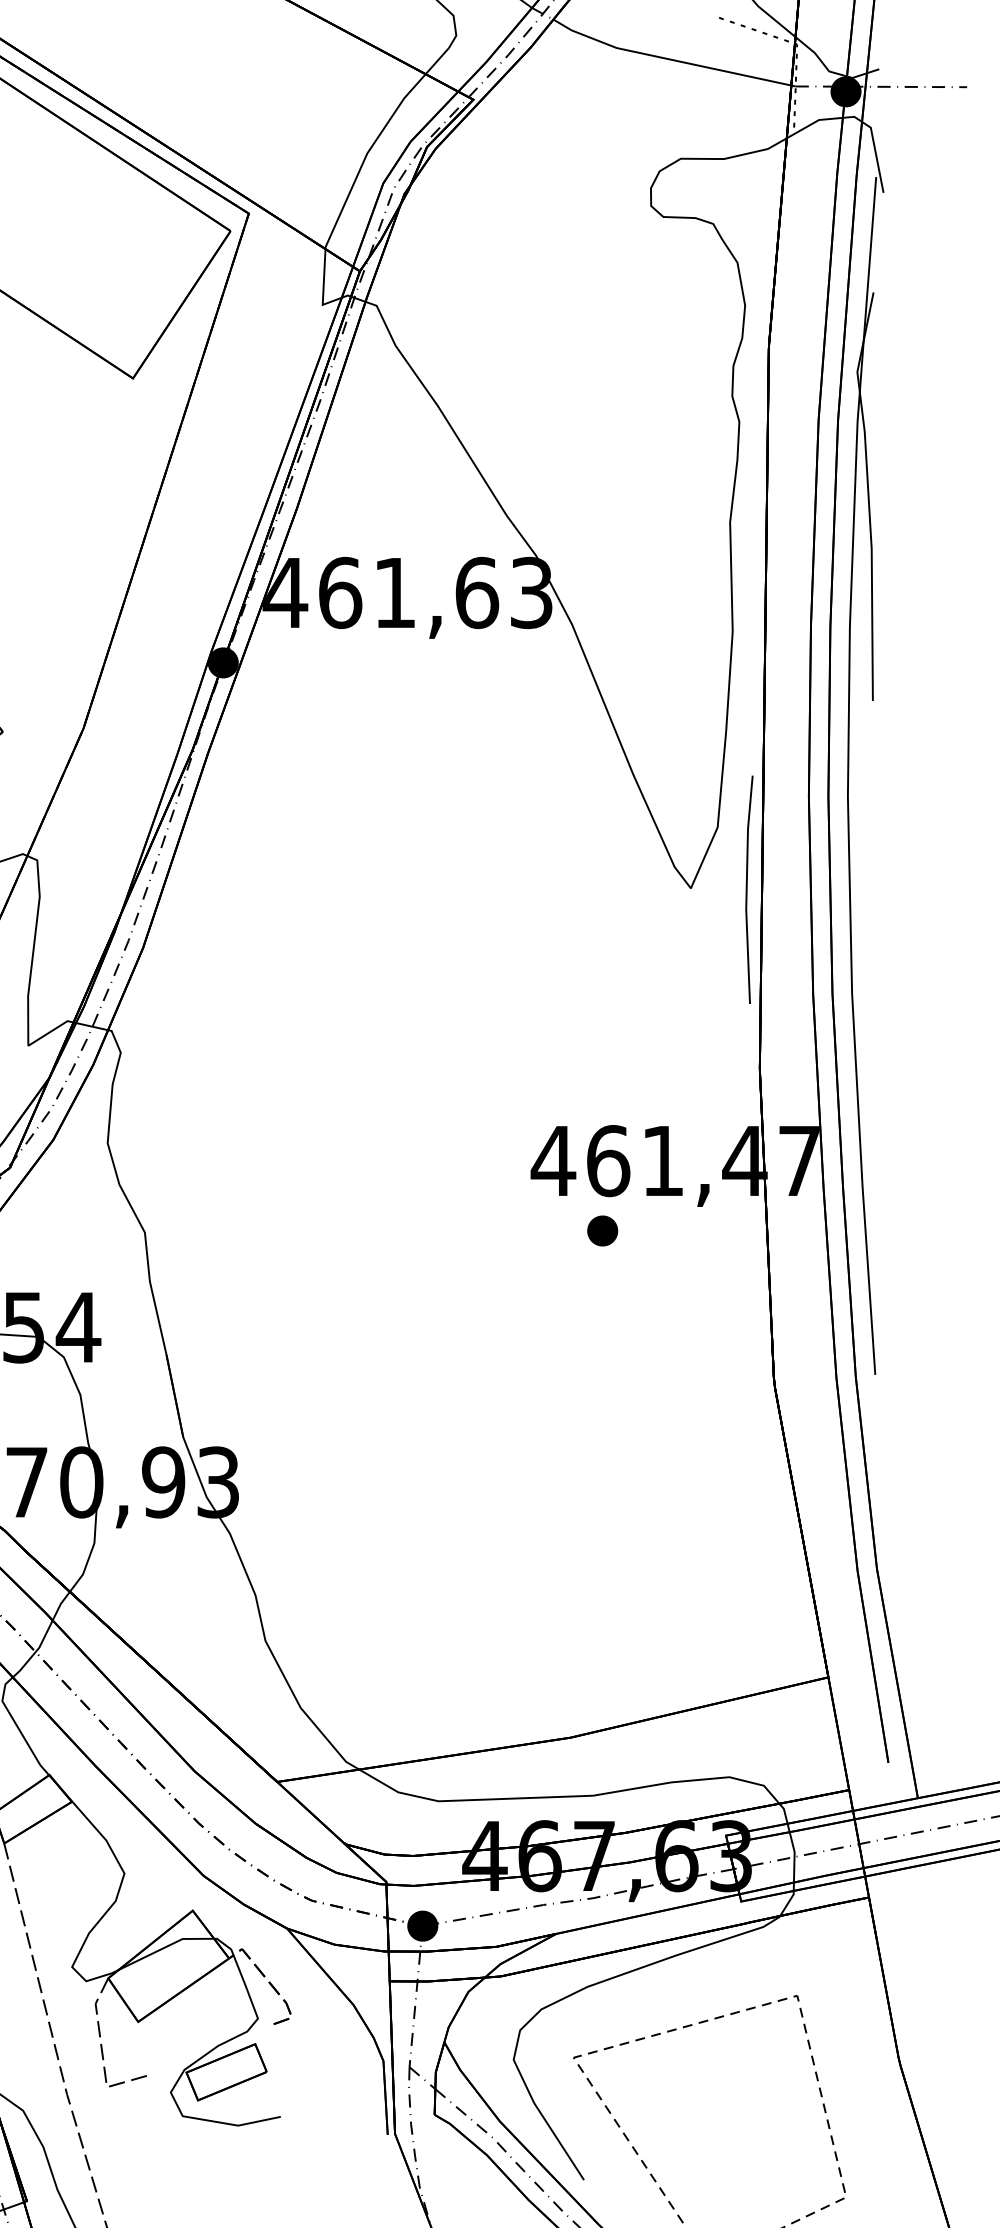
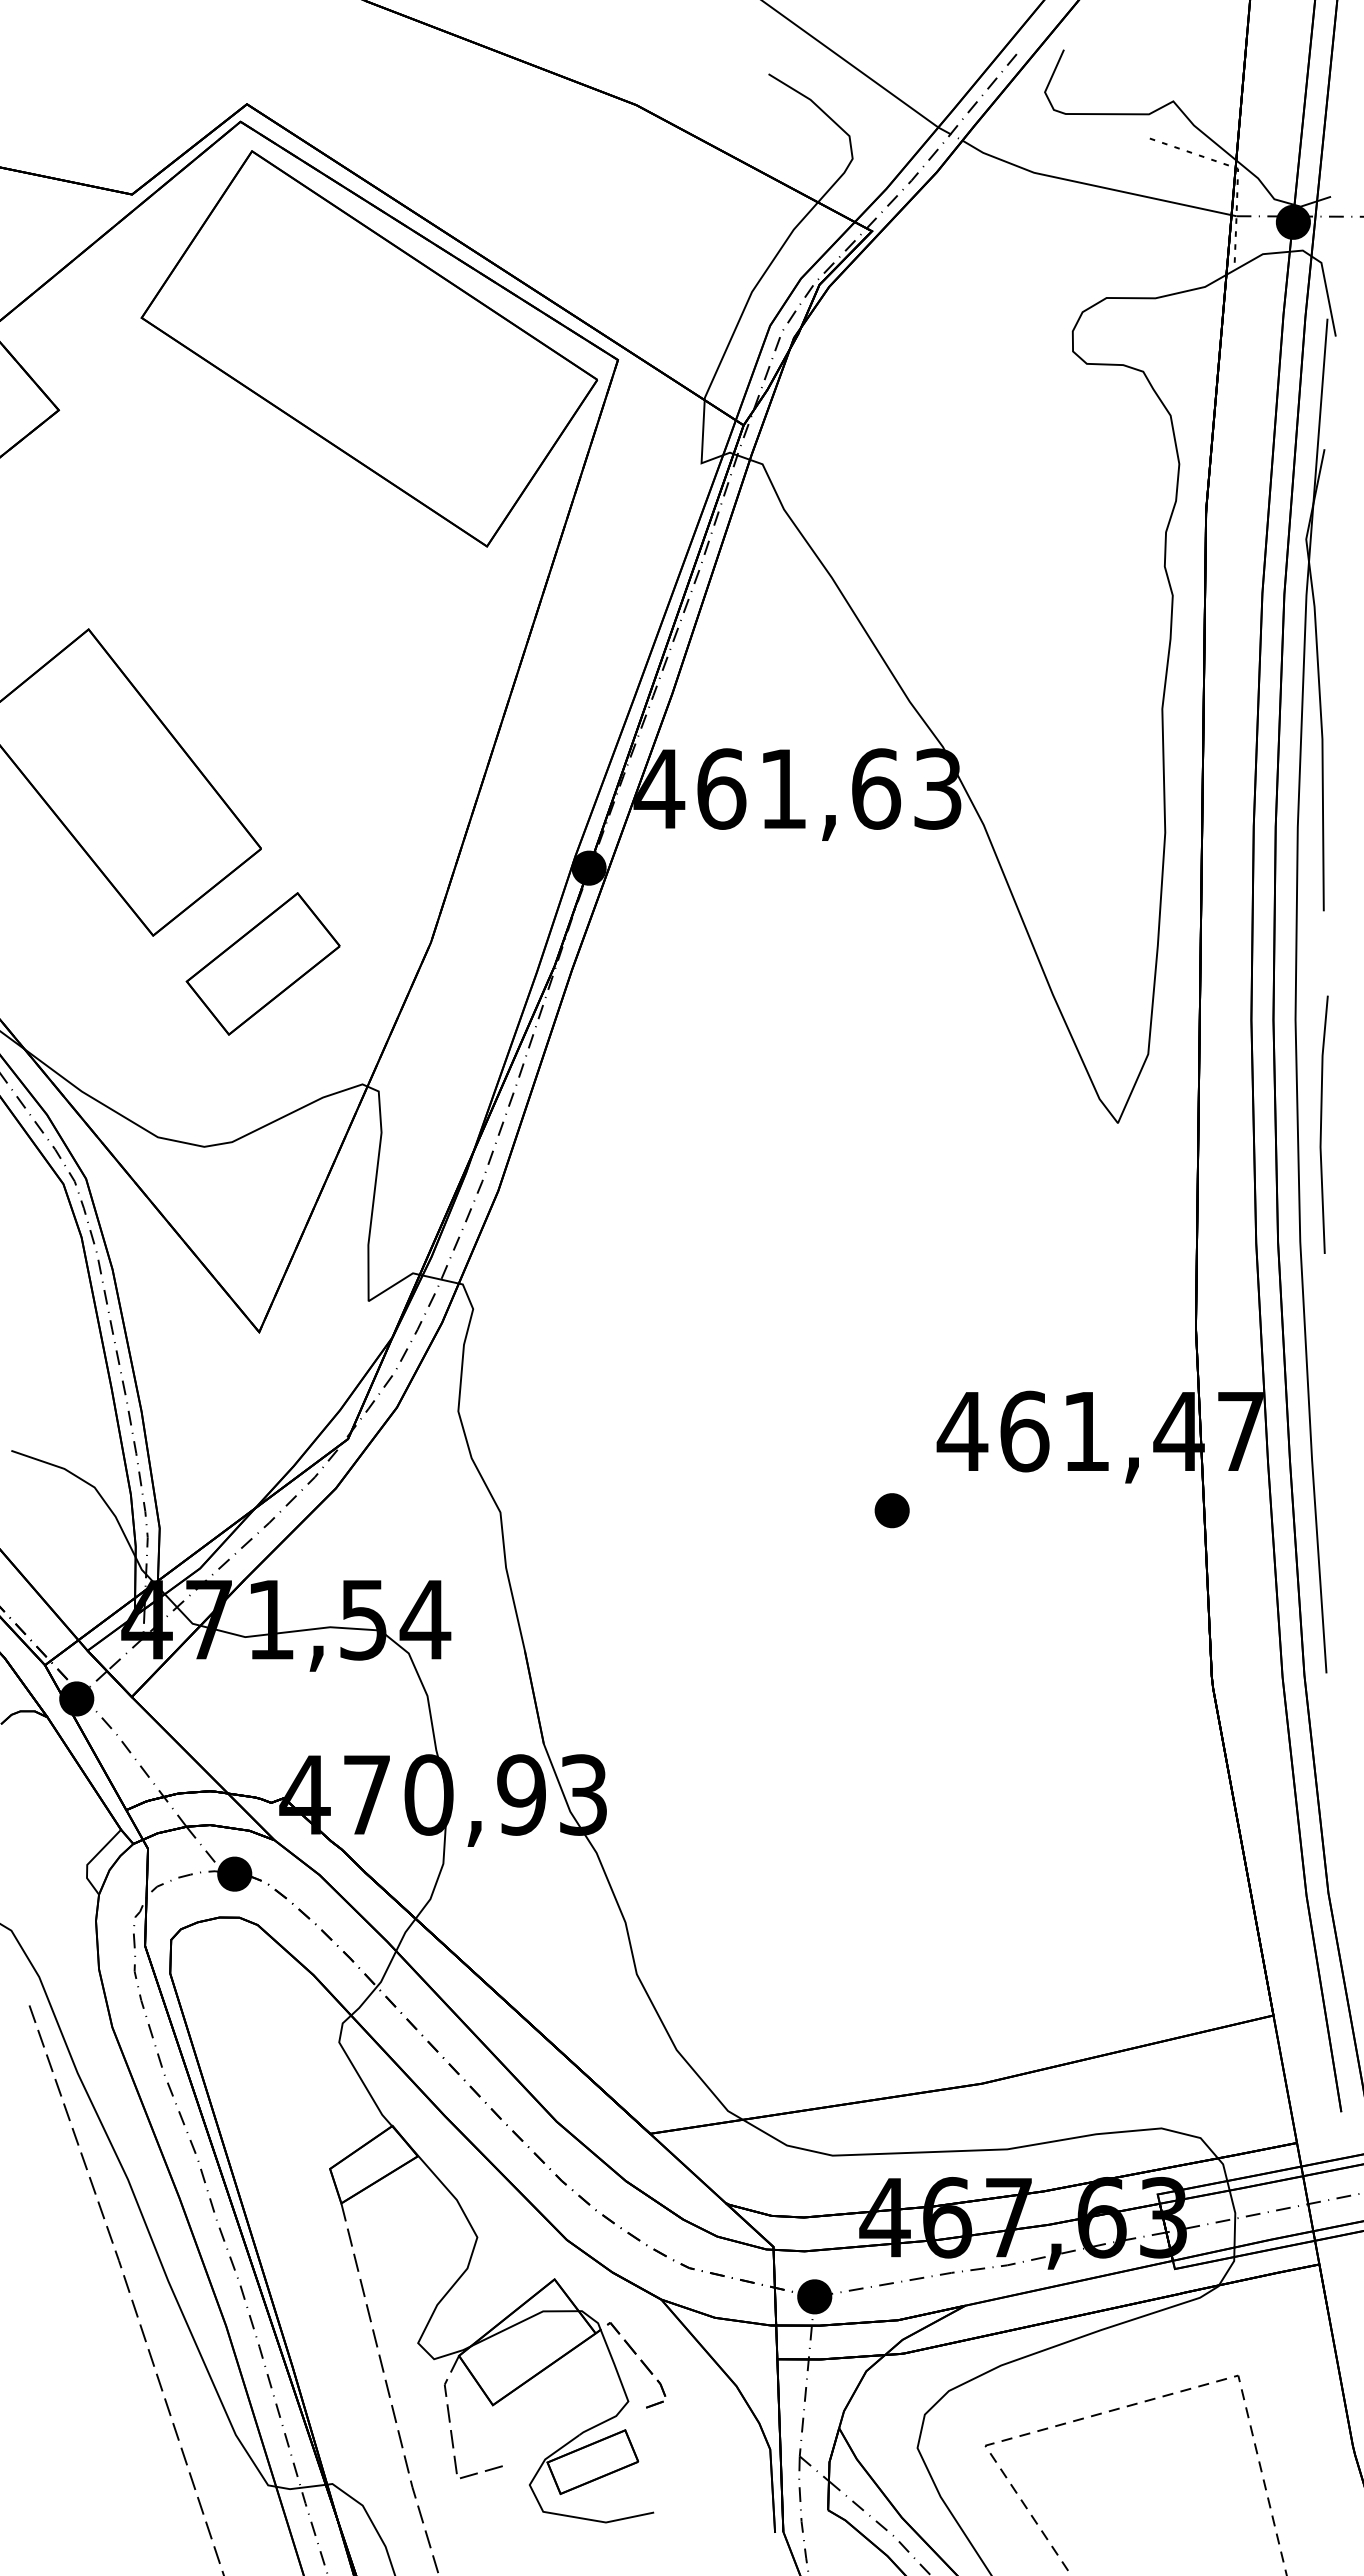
line: (747, 889) -> (1321, 1124), moved
part: (602, 1230) -> (891, 1510), moved

